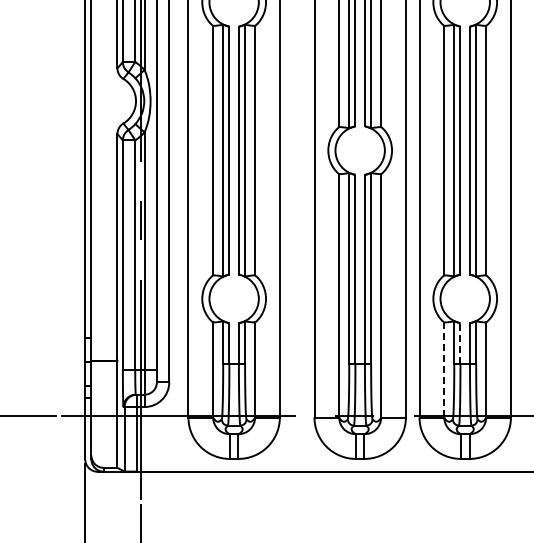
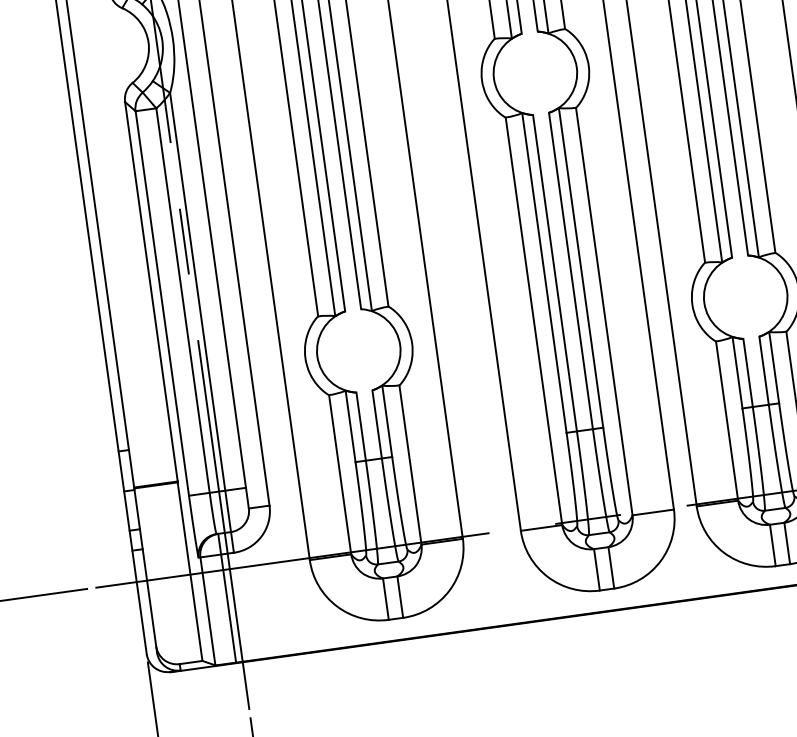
line: (460, 343) -> (748, 372), dashed -> solid
line: (444, 369) -> (727, 420), dashed -> solid

